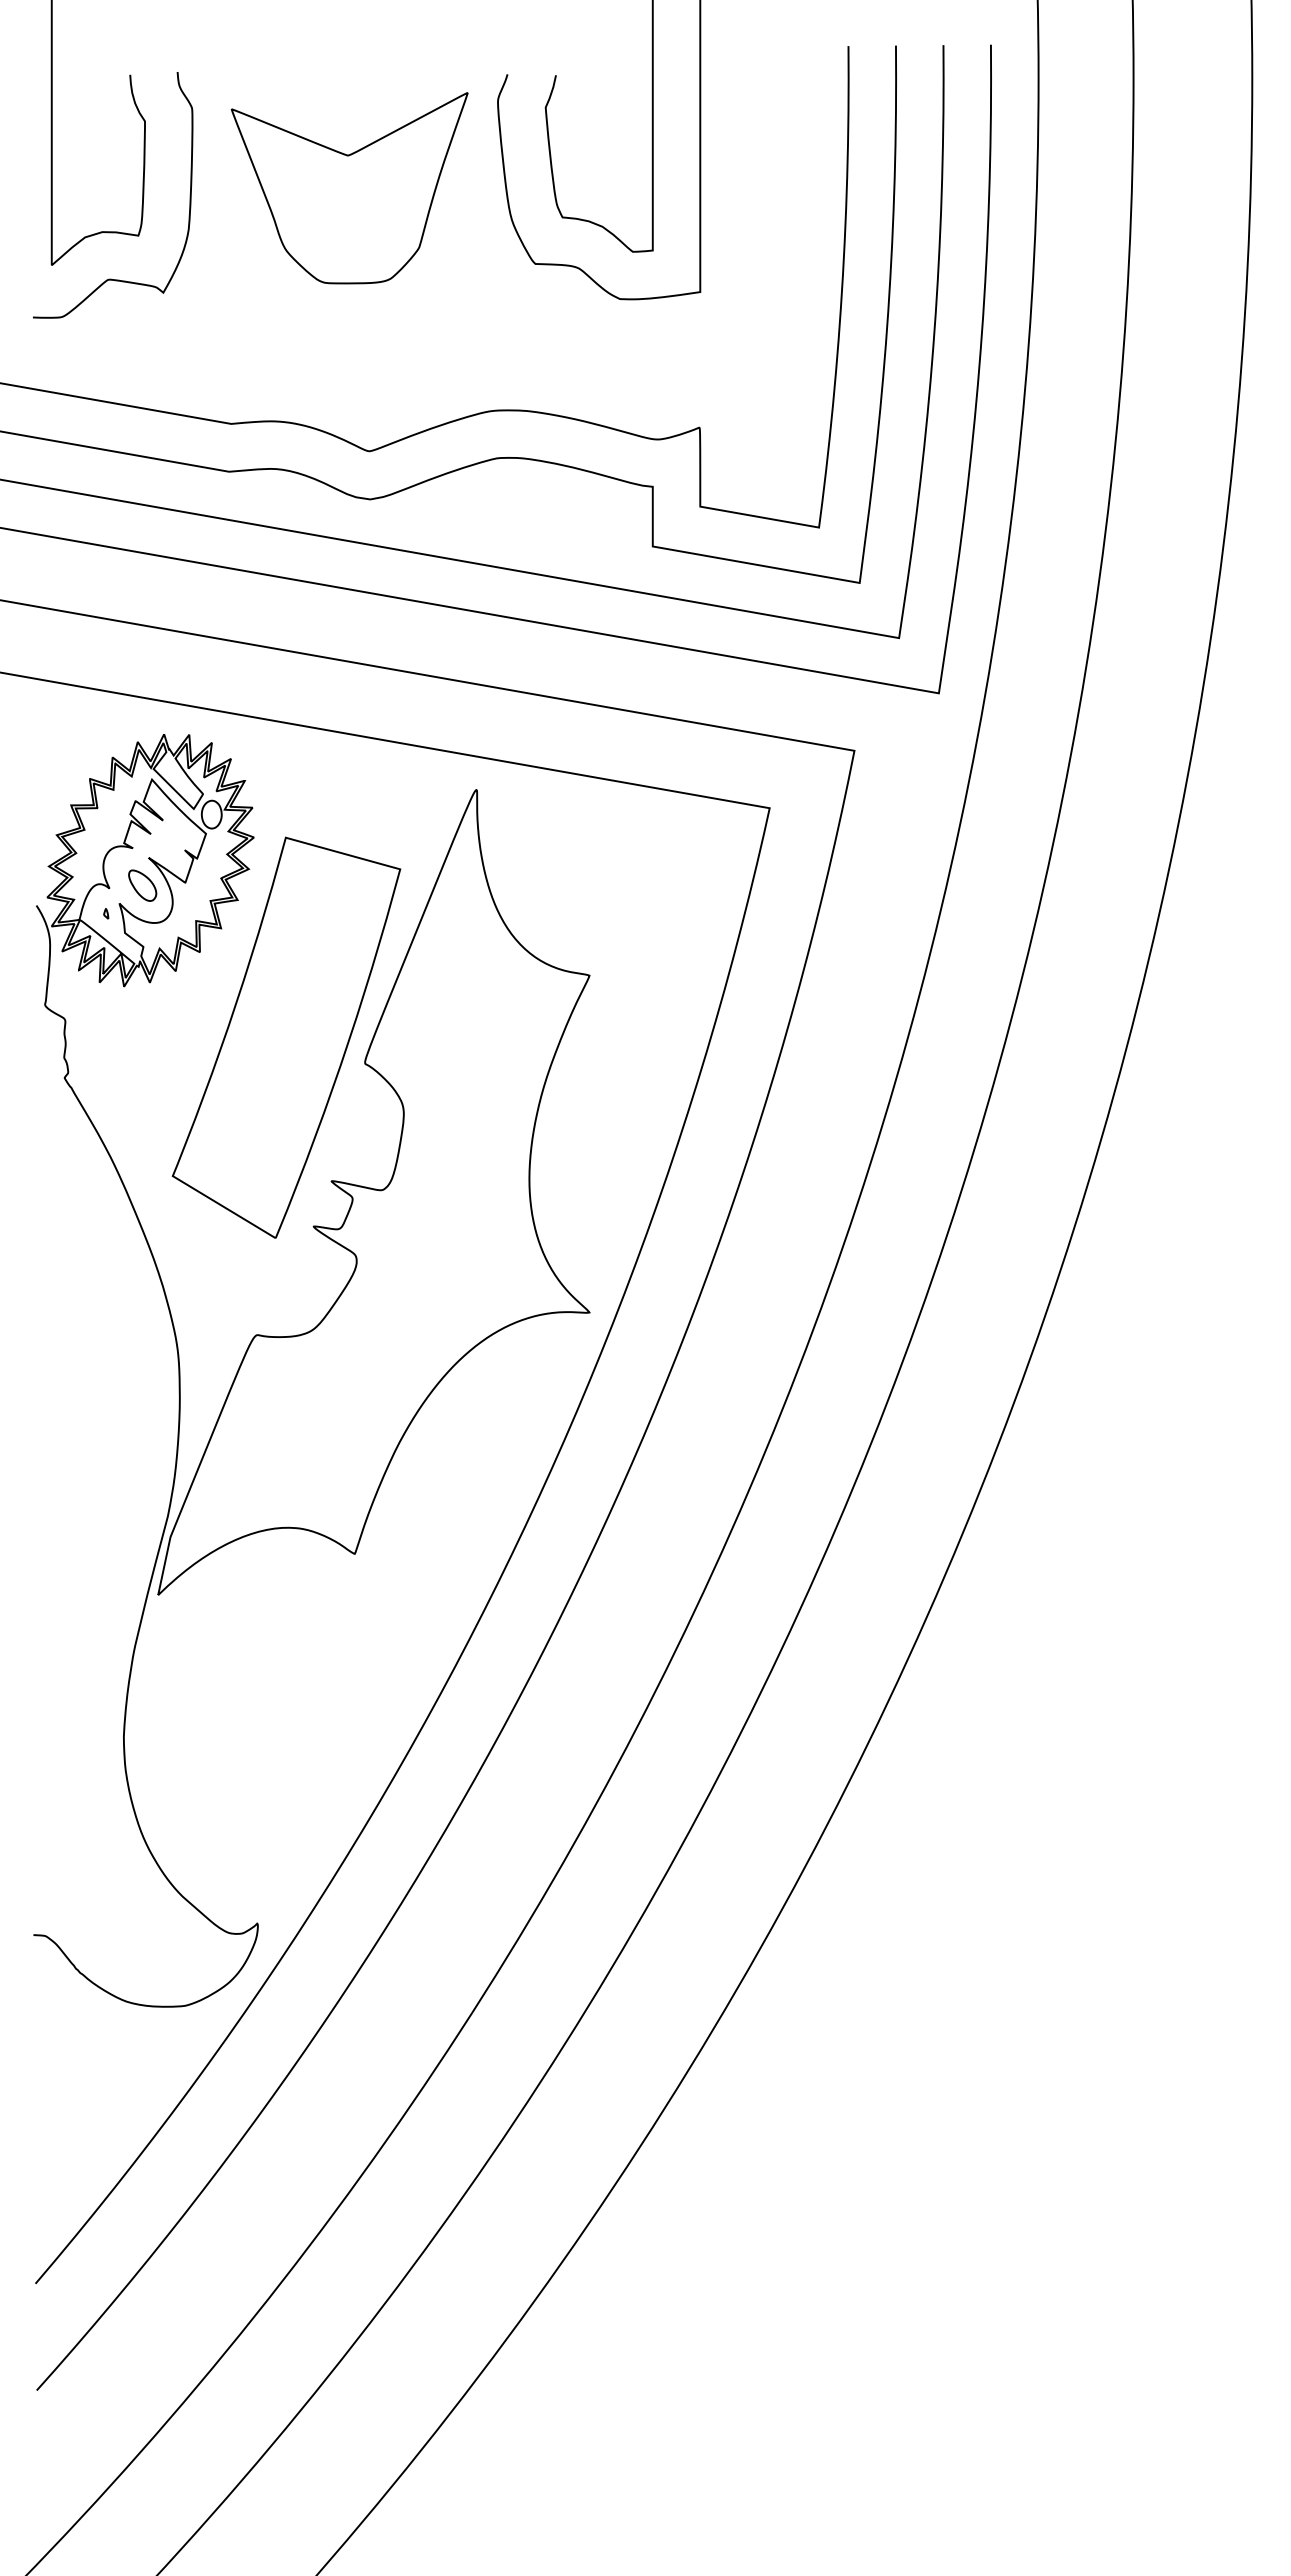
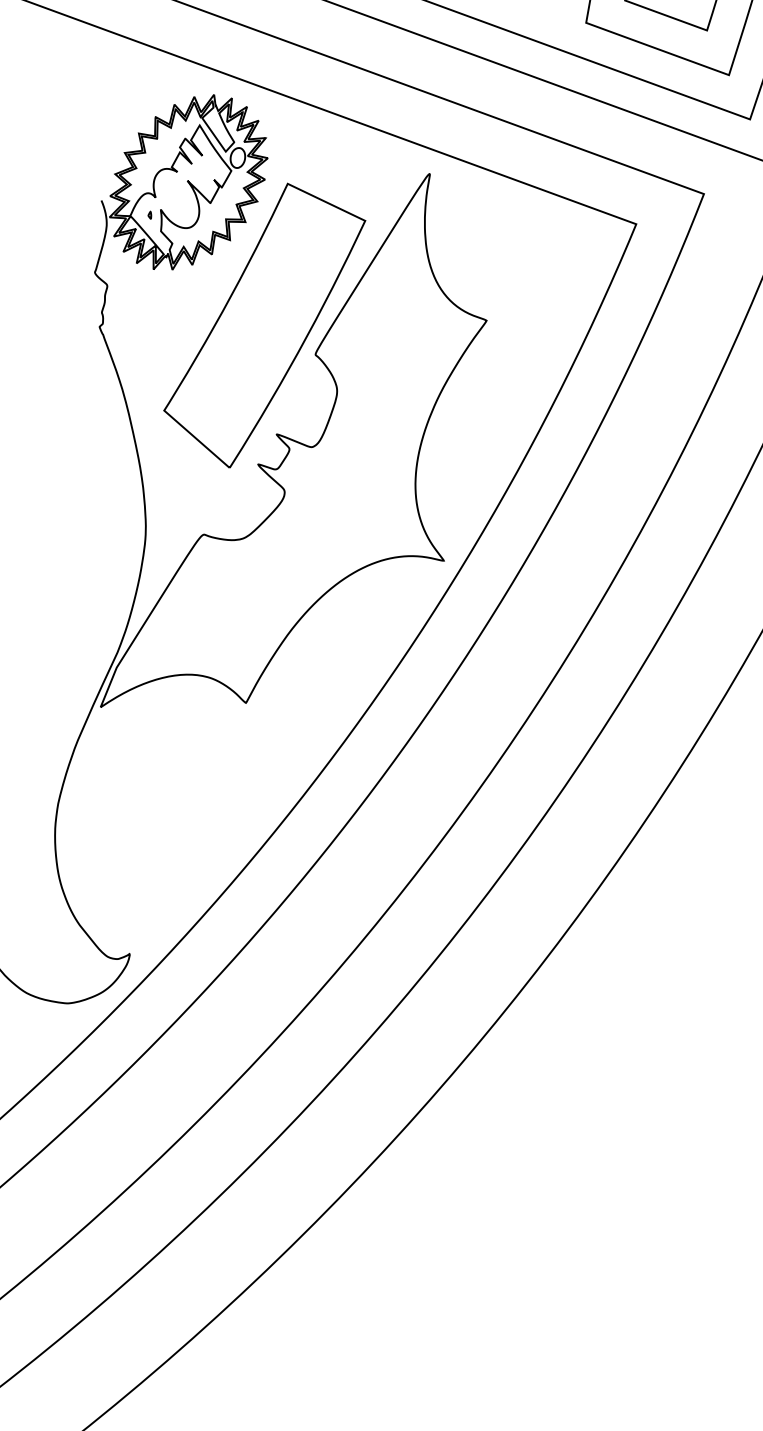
part: (142, 885) -> (179, 199), removed

